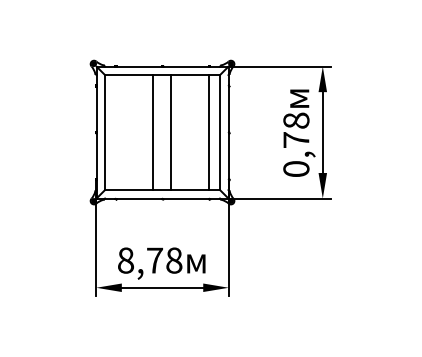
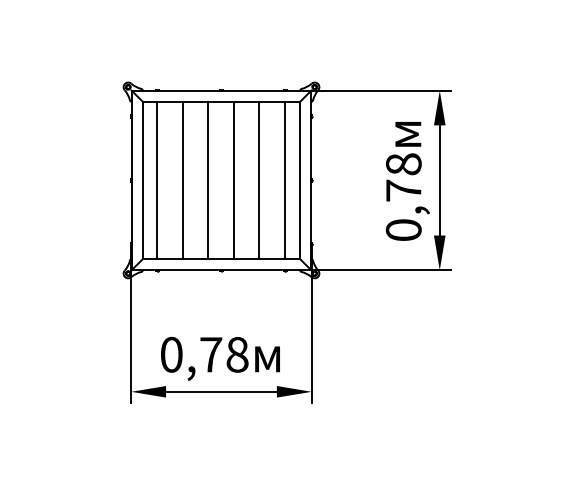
line: (115, 132) -> (157, 180), added
line: (134, 132) -> (183, 180), added
line: (190, 132) -> (259, 180), added
text: (125, 260) -> (171, 354), 8,78 -> 0,78

